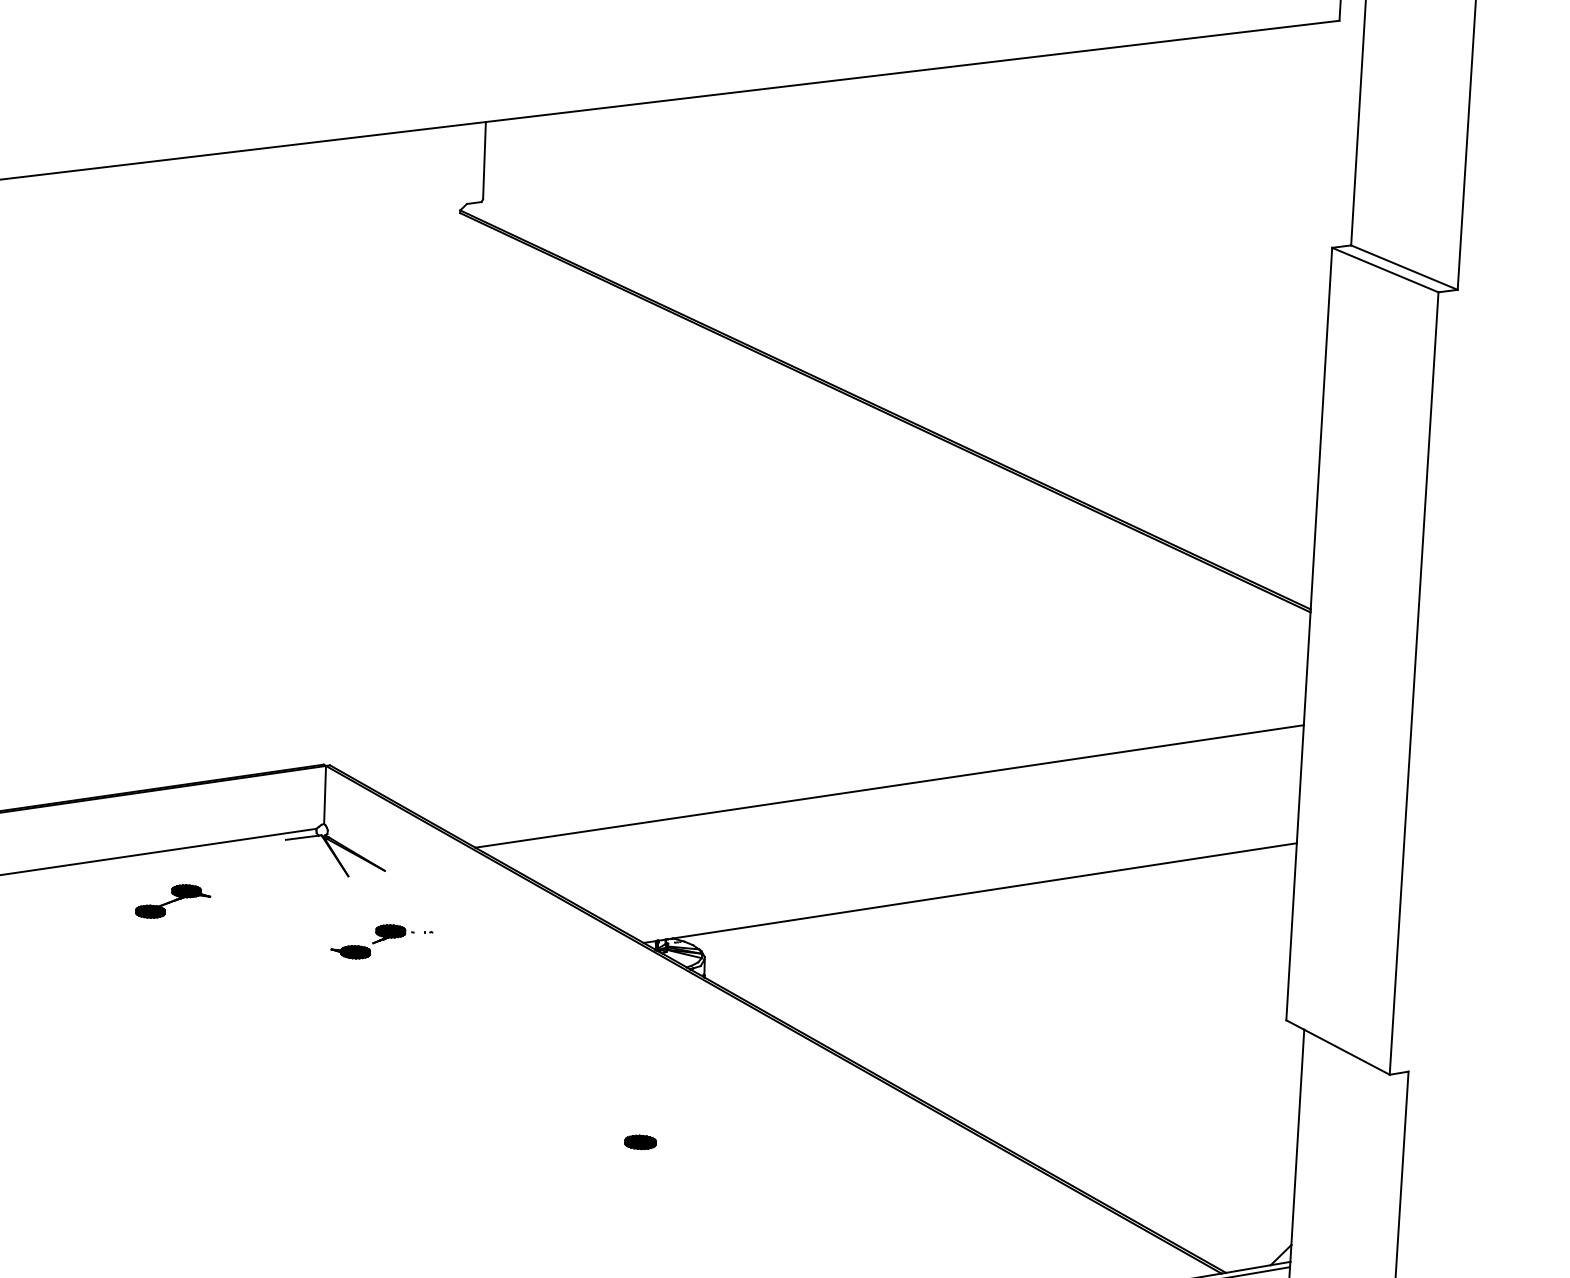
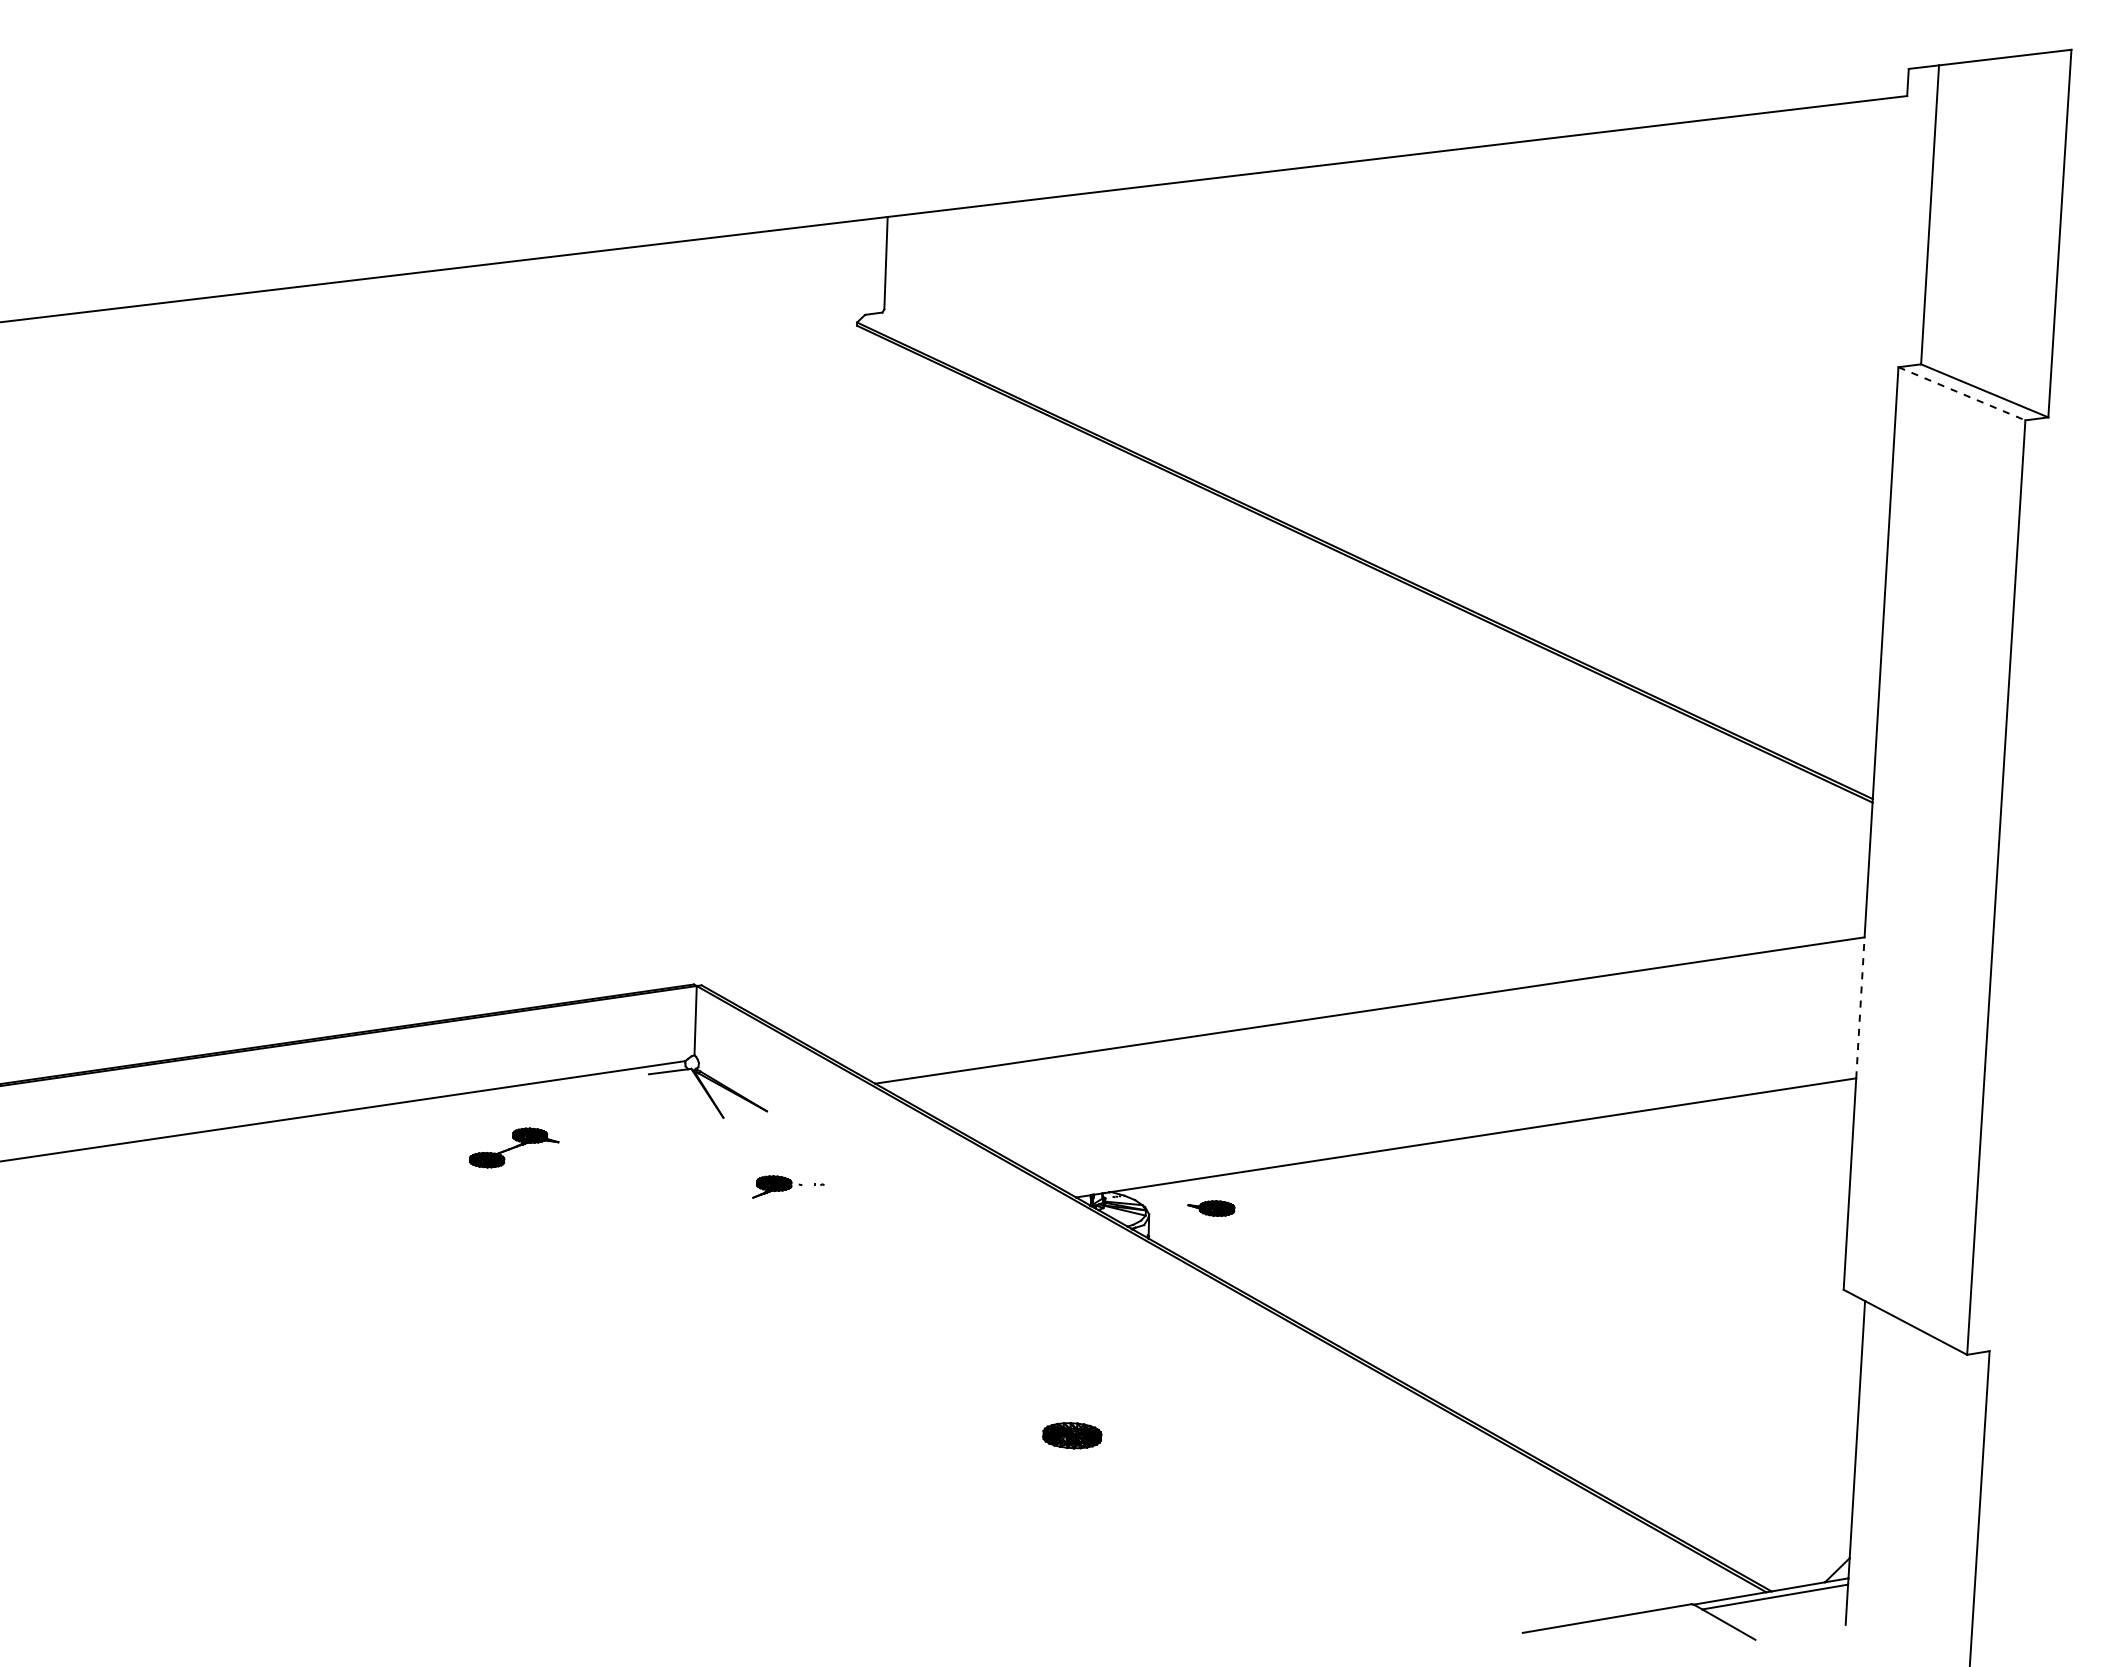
line: (1384, 269) -> (1961, 393), solid -> dashed
line: (1300, 783) -> (1860, 1007), solid -> dashed
part: (350, 952) -> (1211, 1208), moved
part: (640, 1142) -> (1072, 1435), size x1.6

